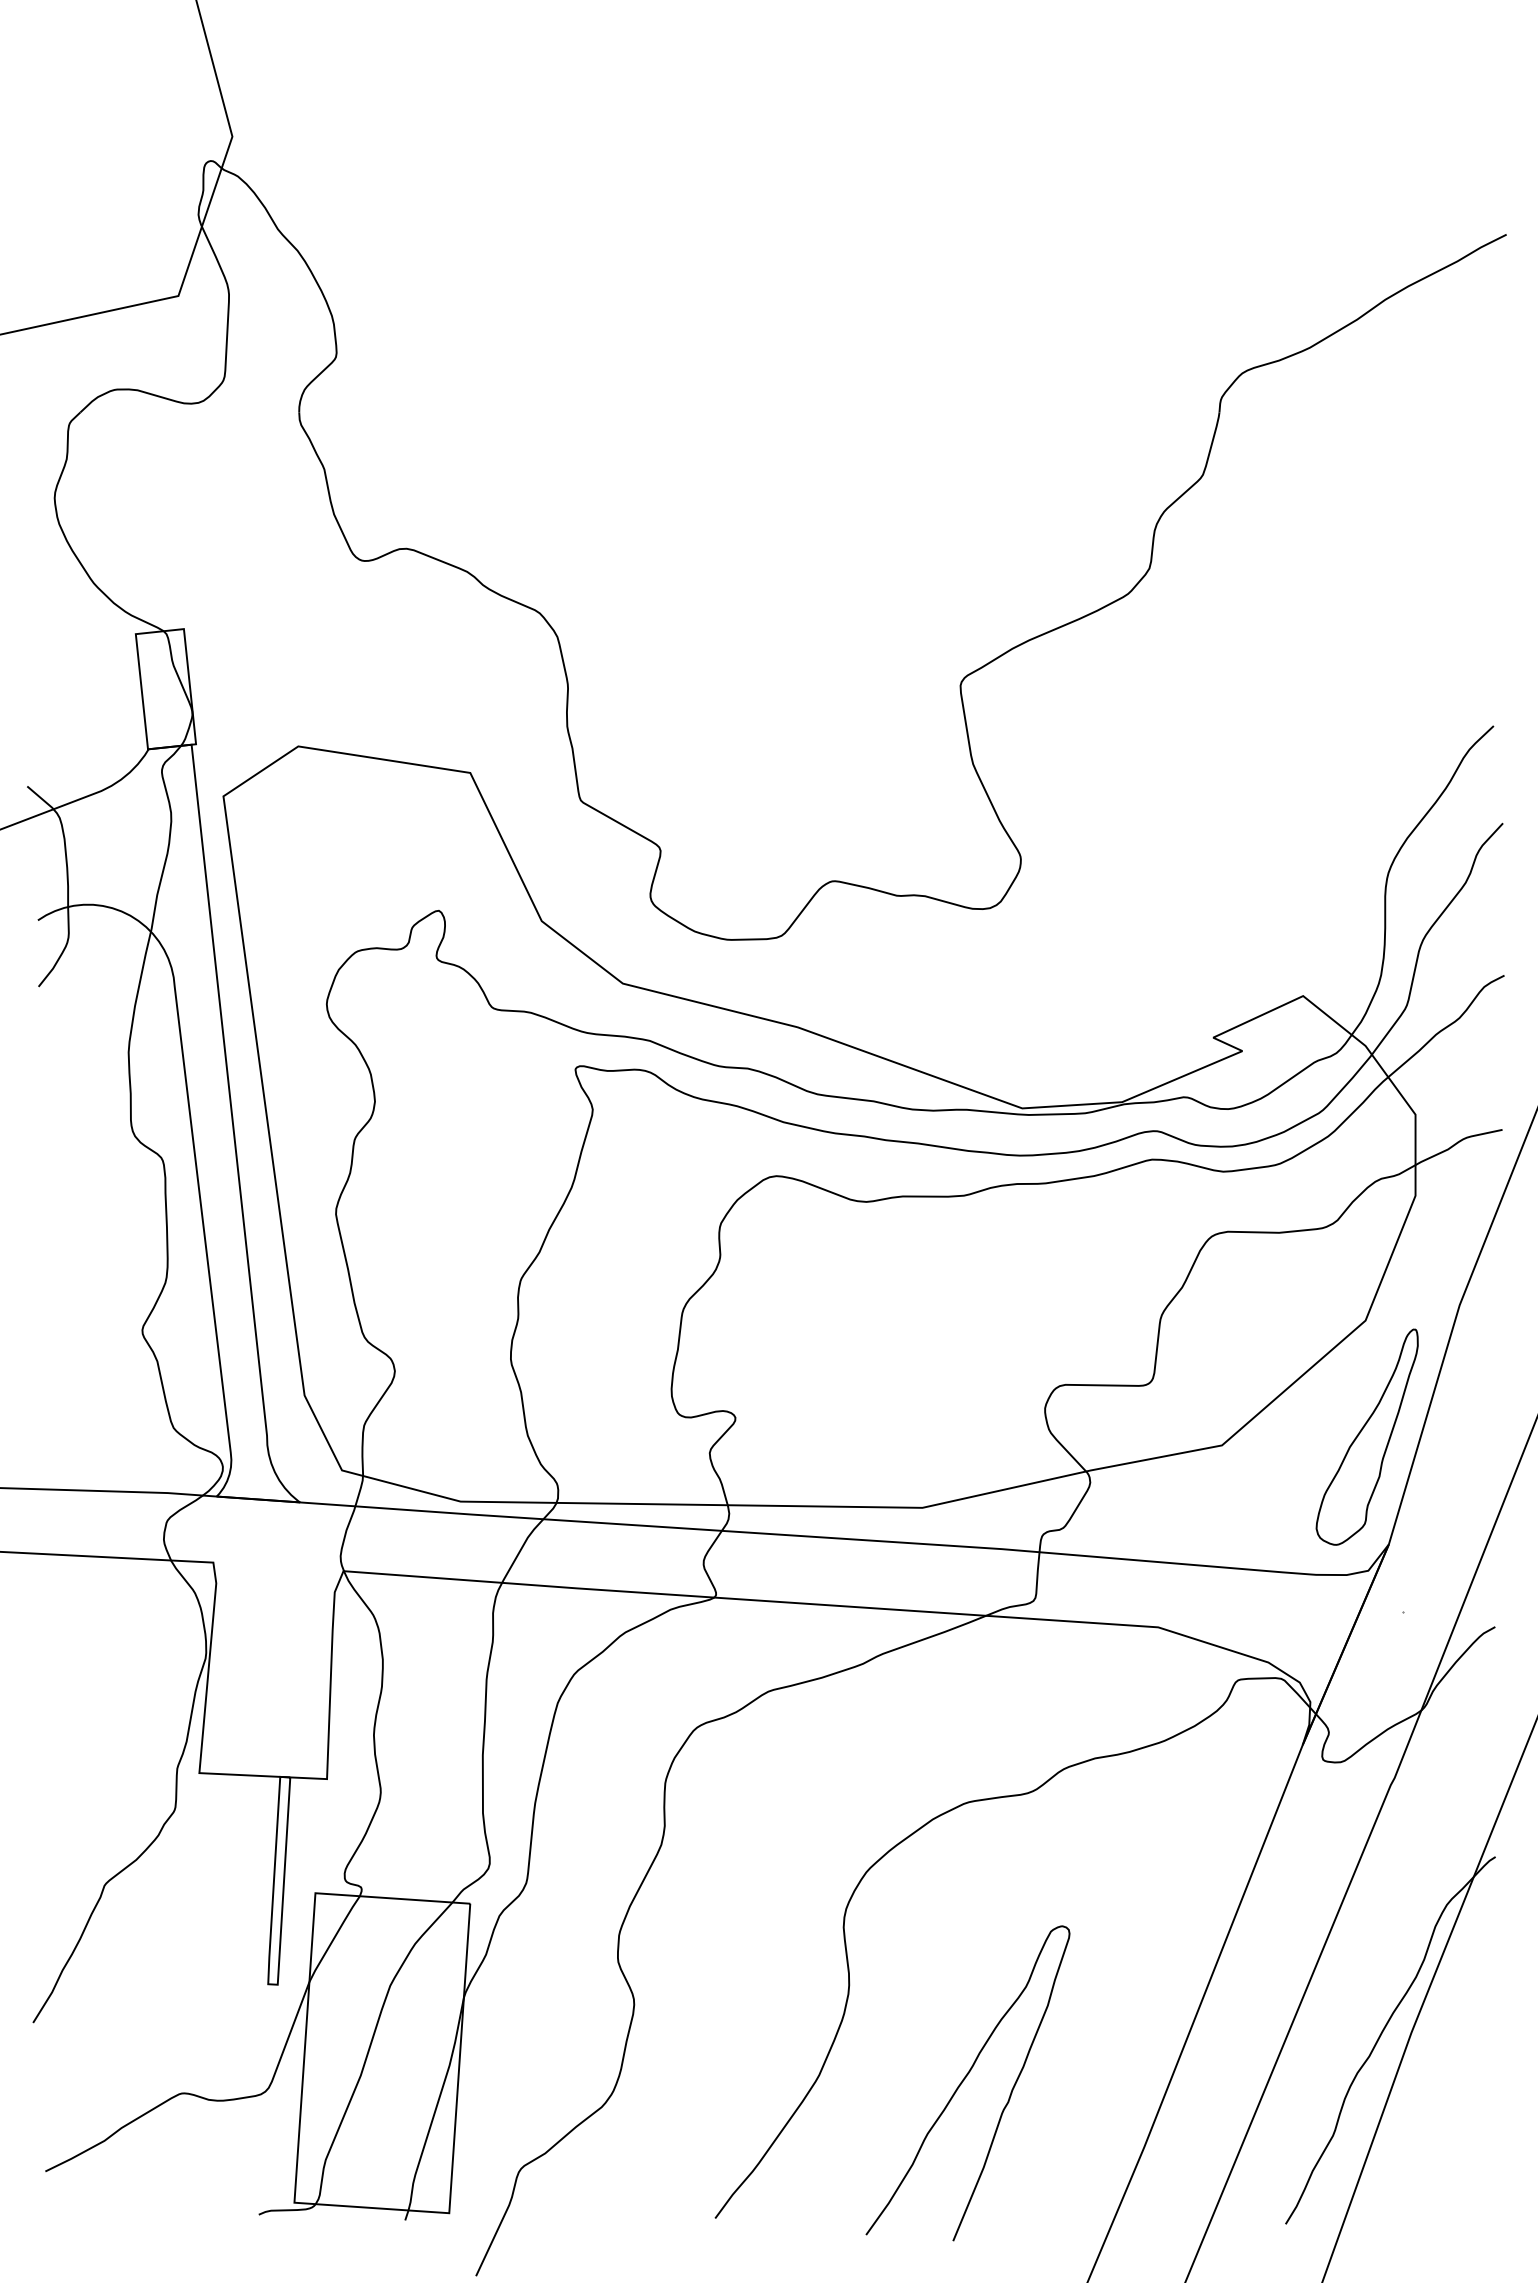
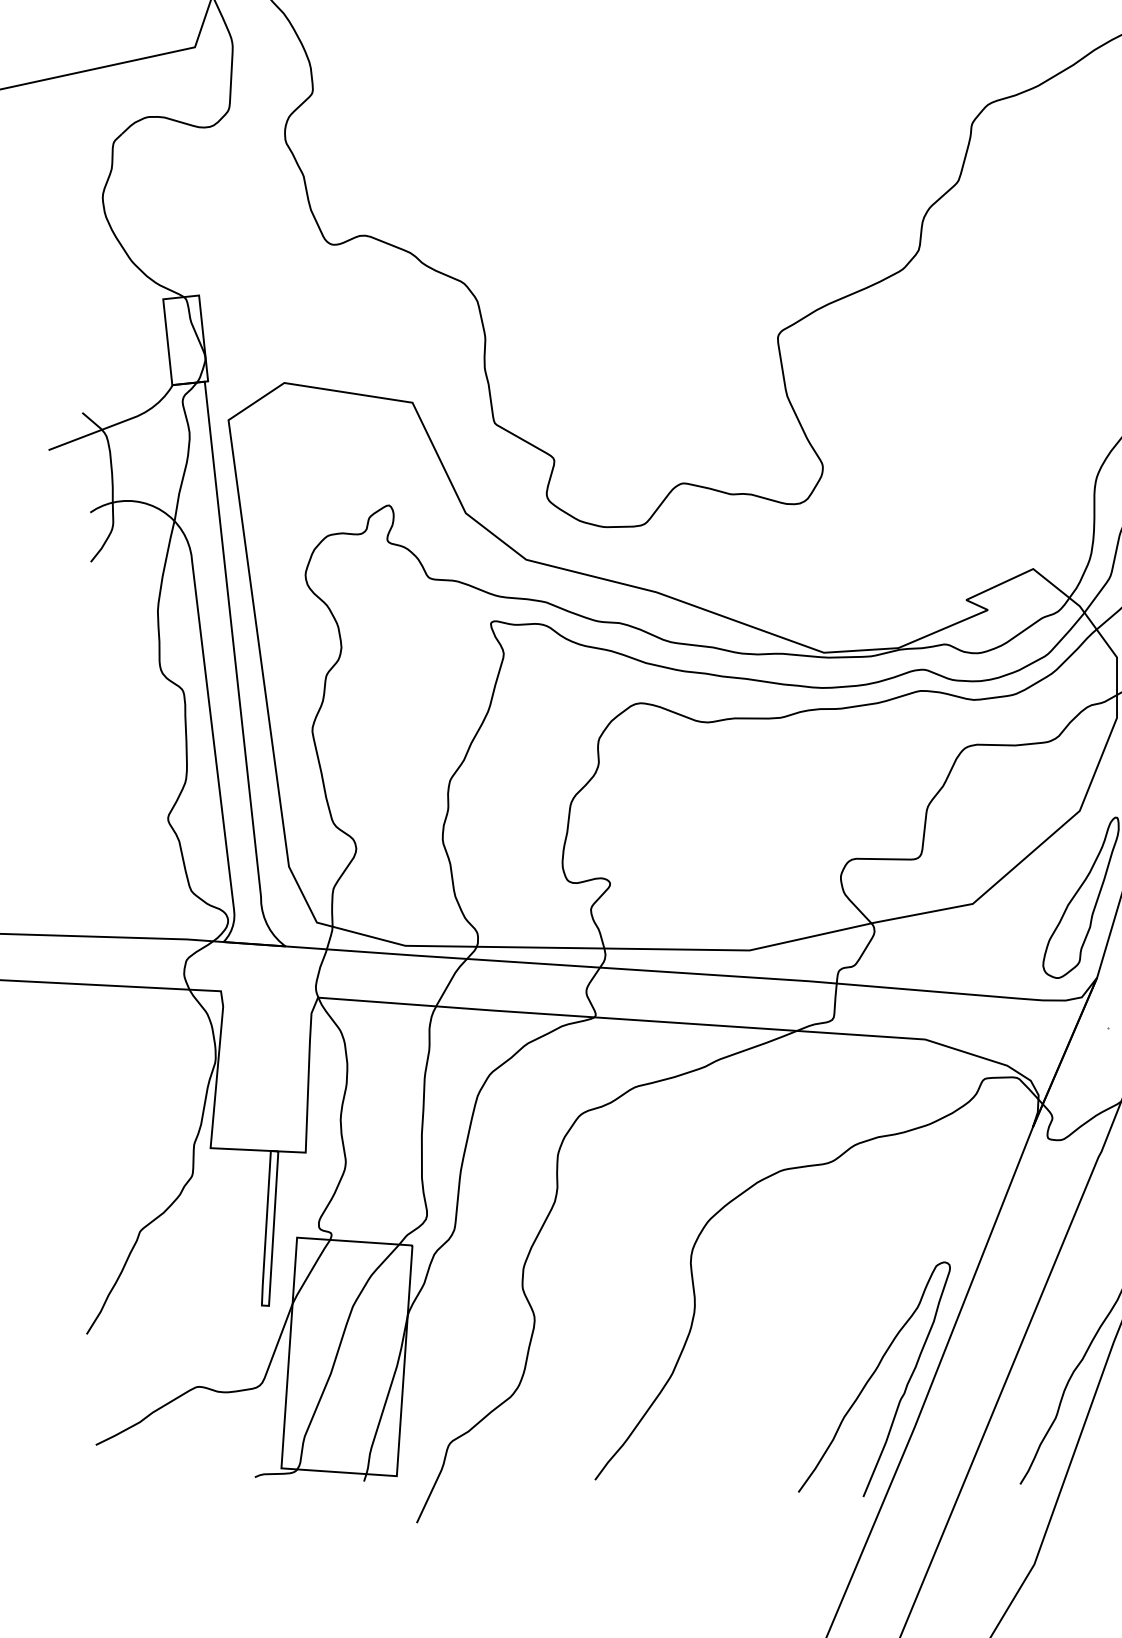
curve: (964, 2080) -> (871, 1377), moved

